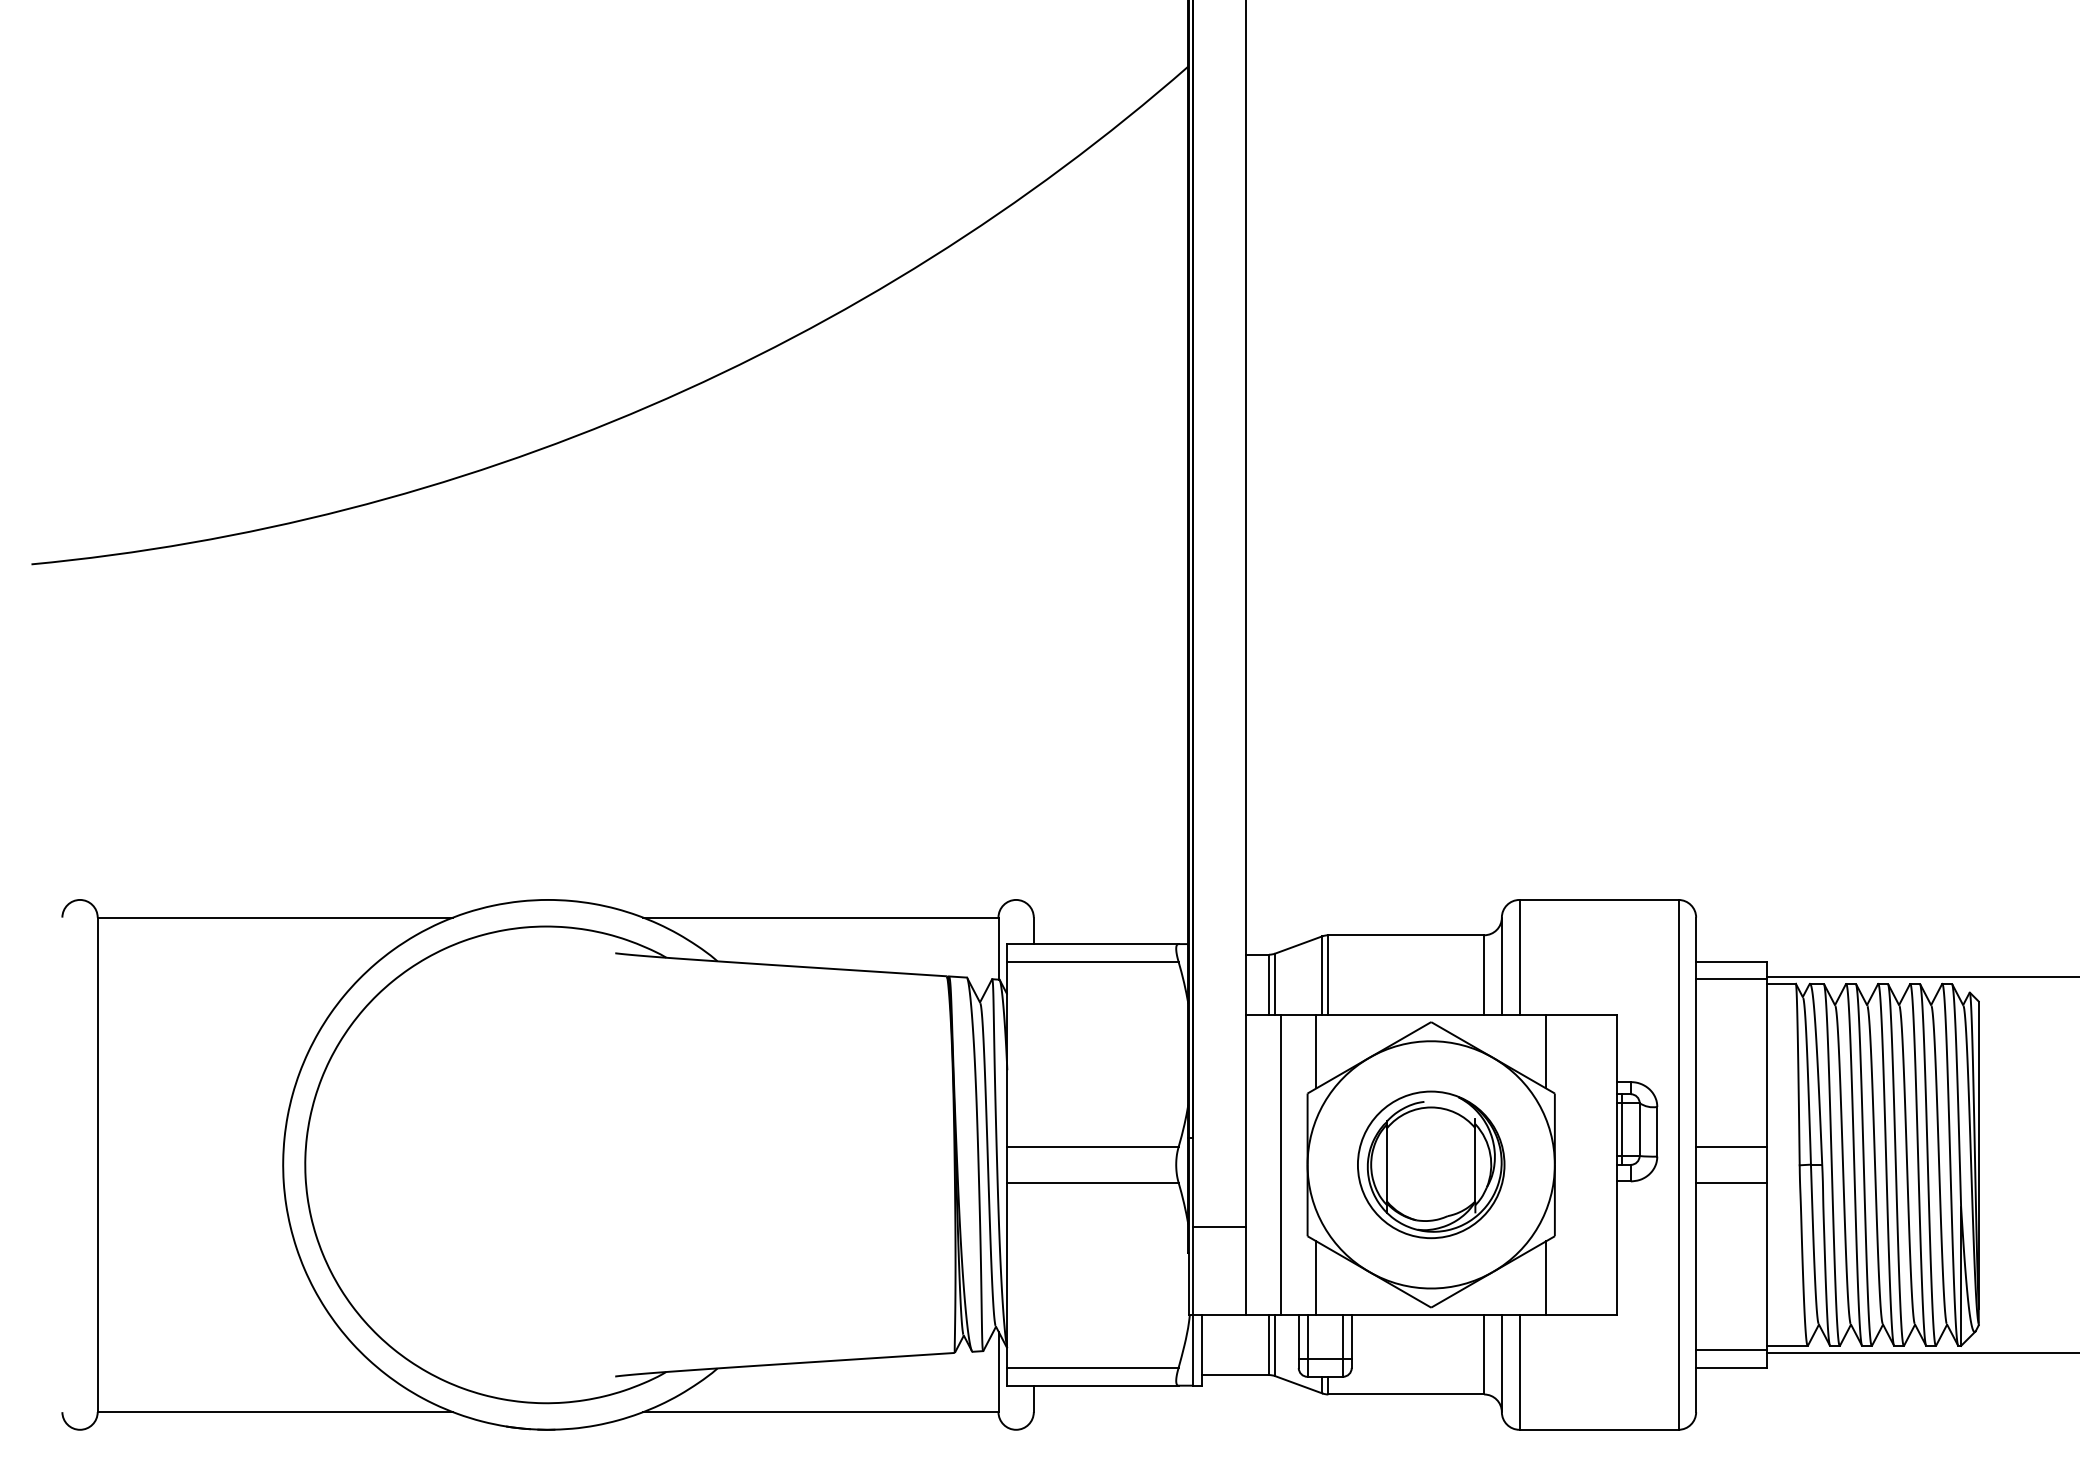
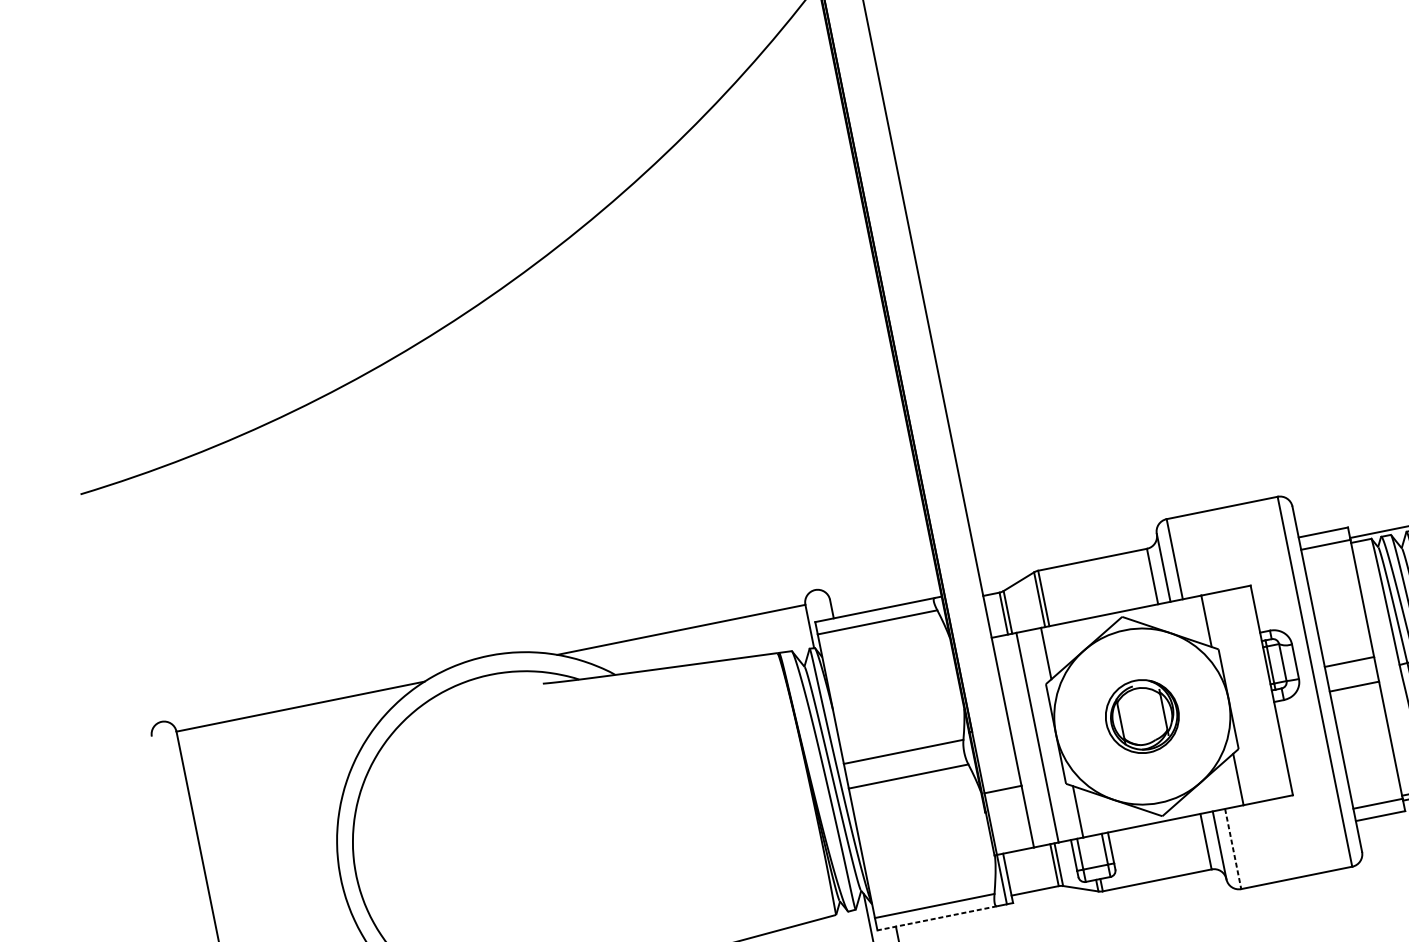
part: (1431, 1164) -> (1142, 716), size x0.7
line: (1519, 1372) -> (1233, 849), solid -> dashed
line: (1092, 1385) -> (936, 918), solid -> dashed

